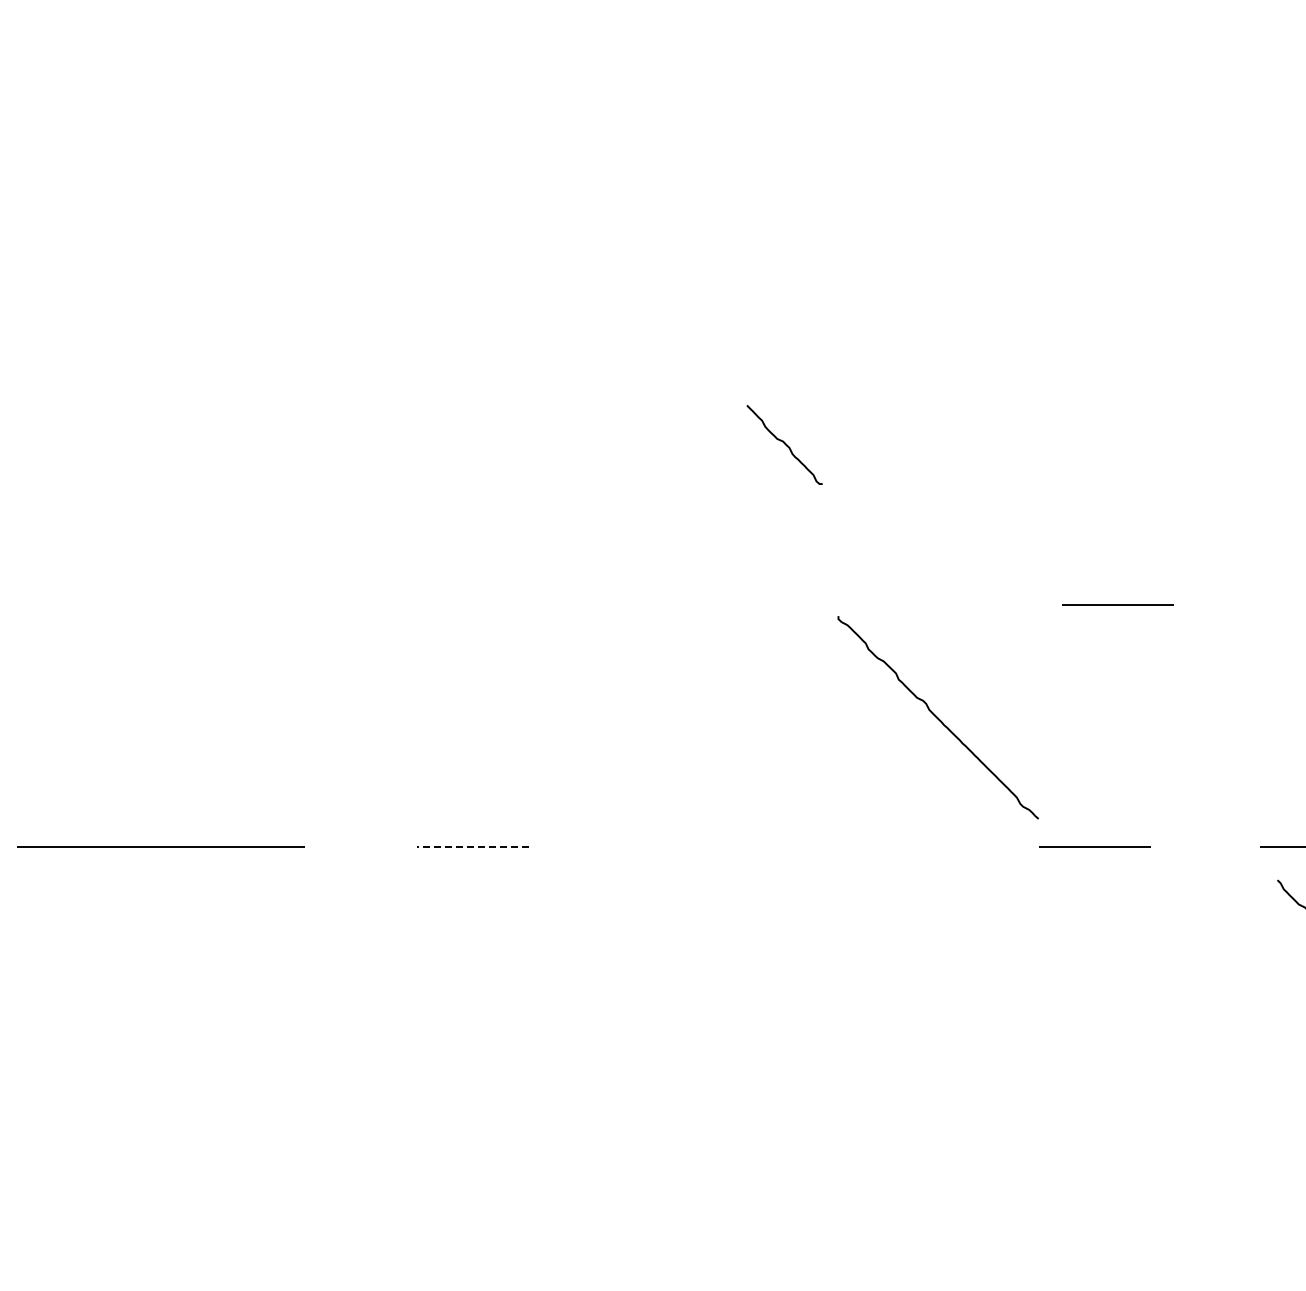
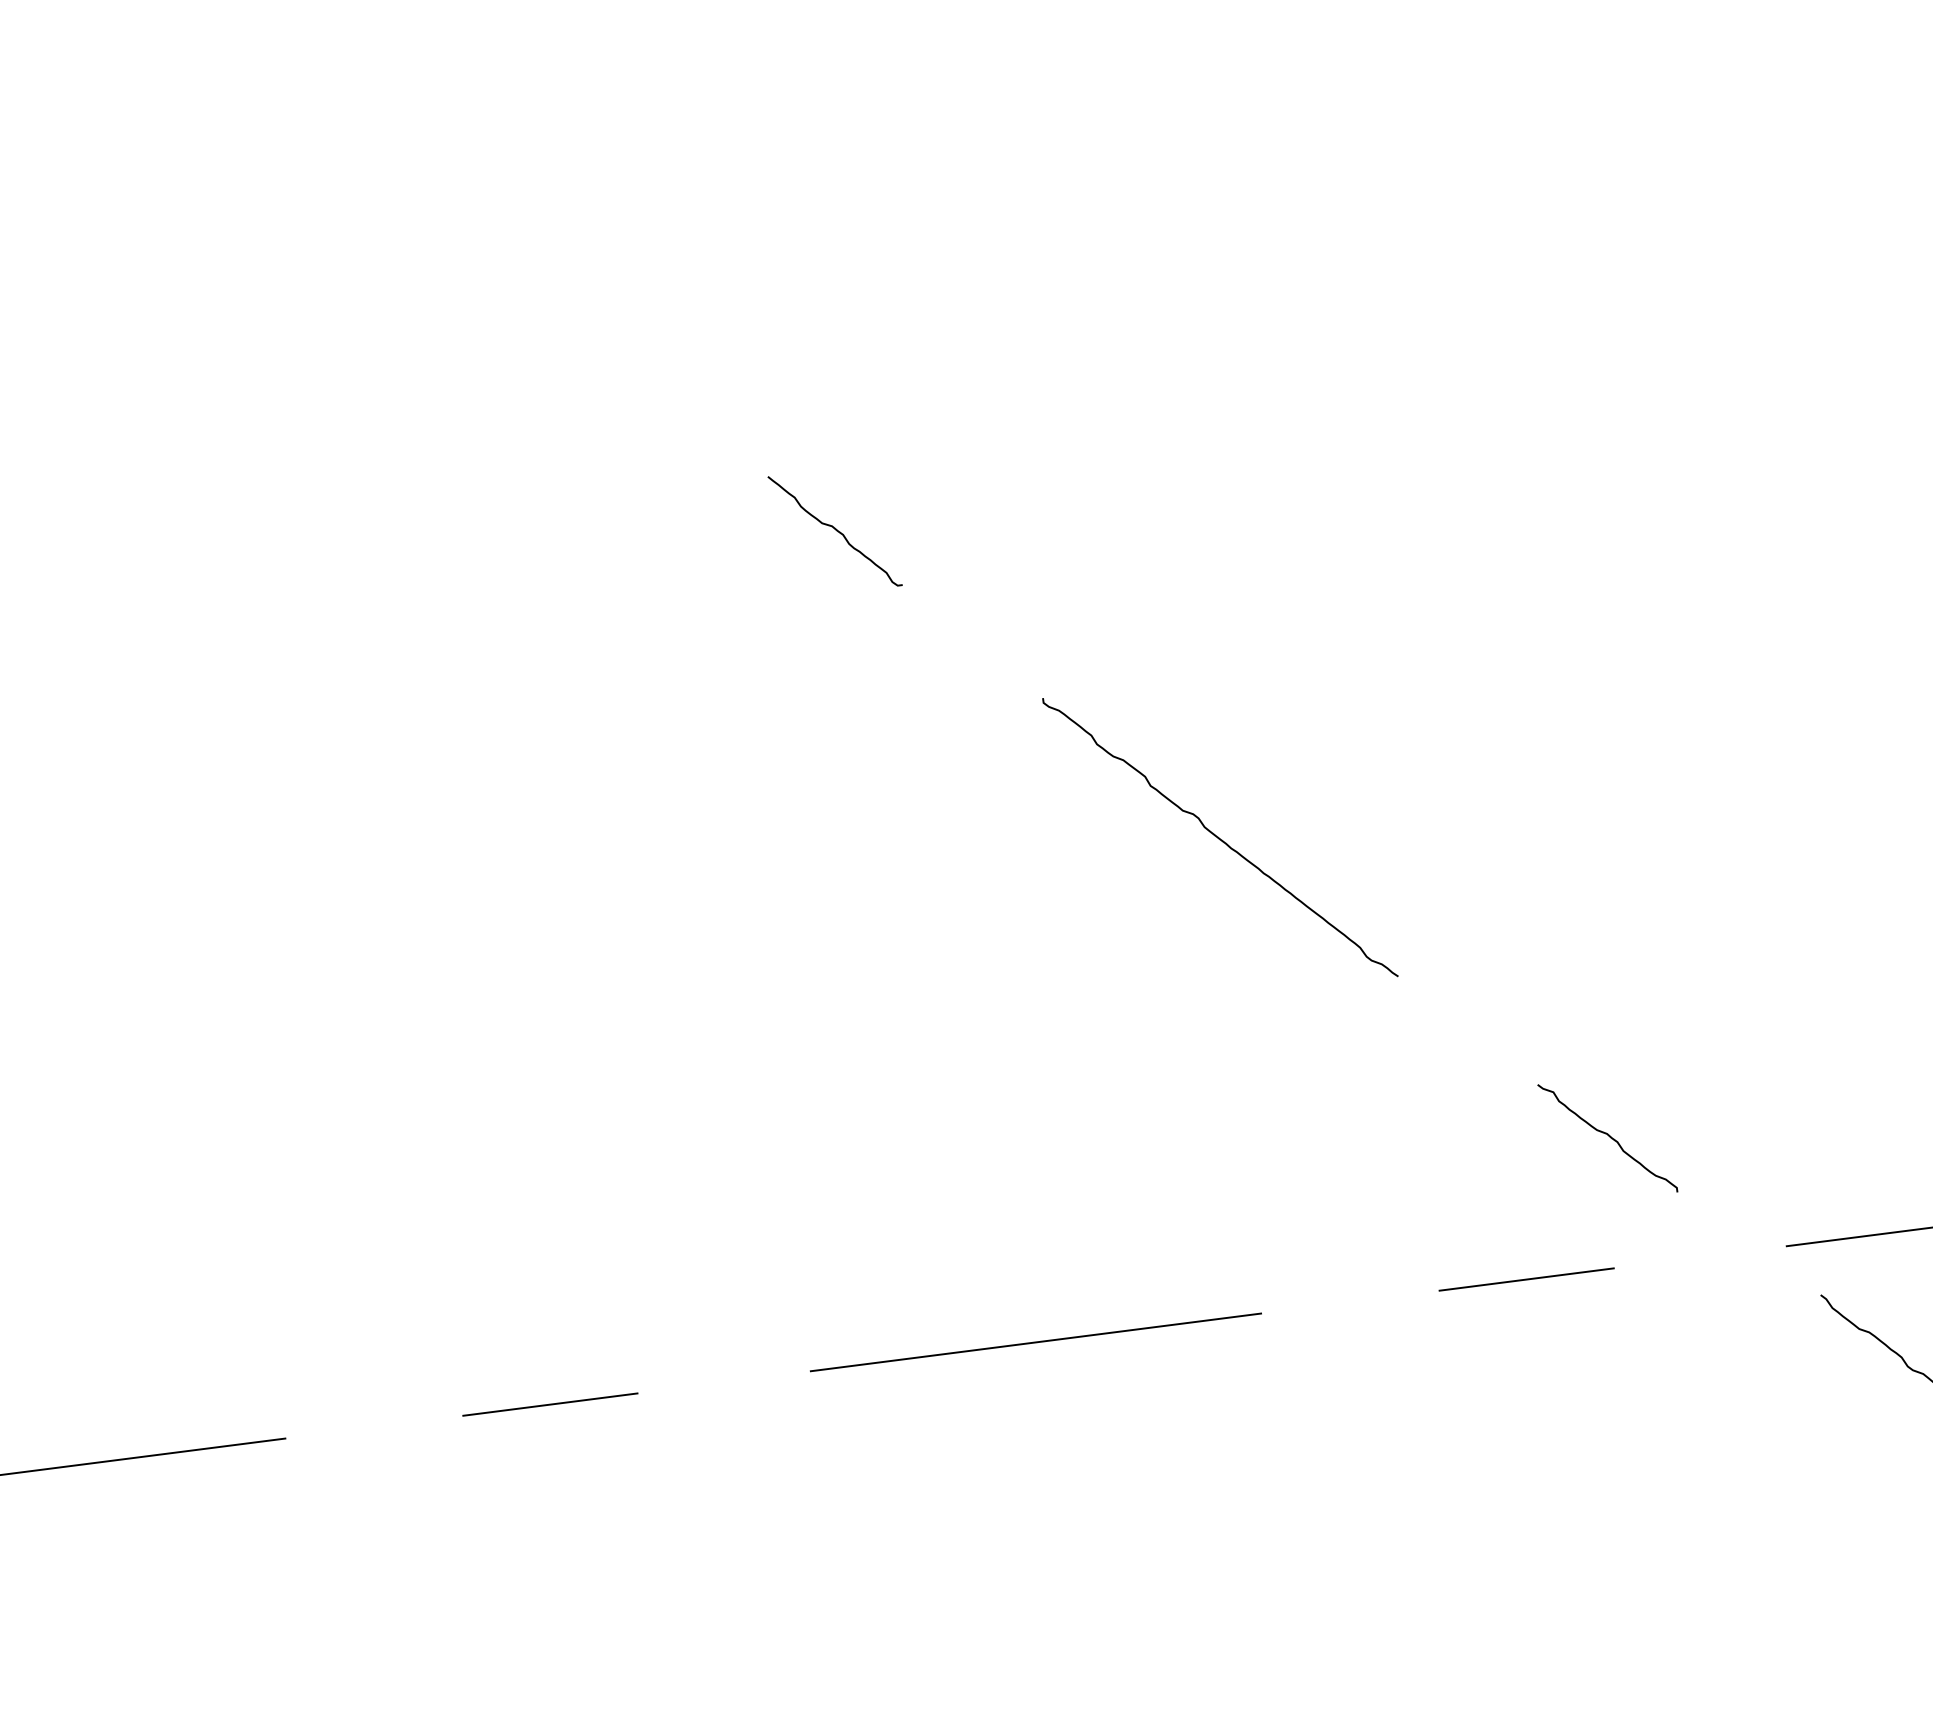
curve: (784, 444) -> (834, 530), moved
line: (1117, 604) -> (1513, 894), removed
curve: (937, 717) -> (1219, 837), moved
curve: (1156, 763) -> (1607, 1136), added
line: (472, 846) -> (548, 1404), dashed -> solid
line: (782, 846) -> (1036, 1341), added

